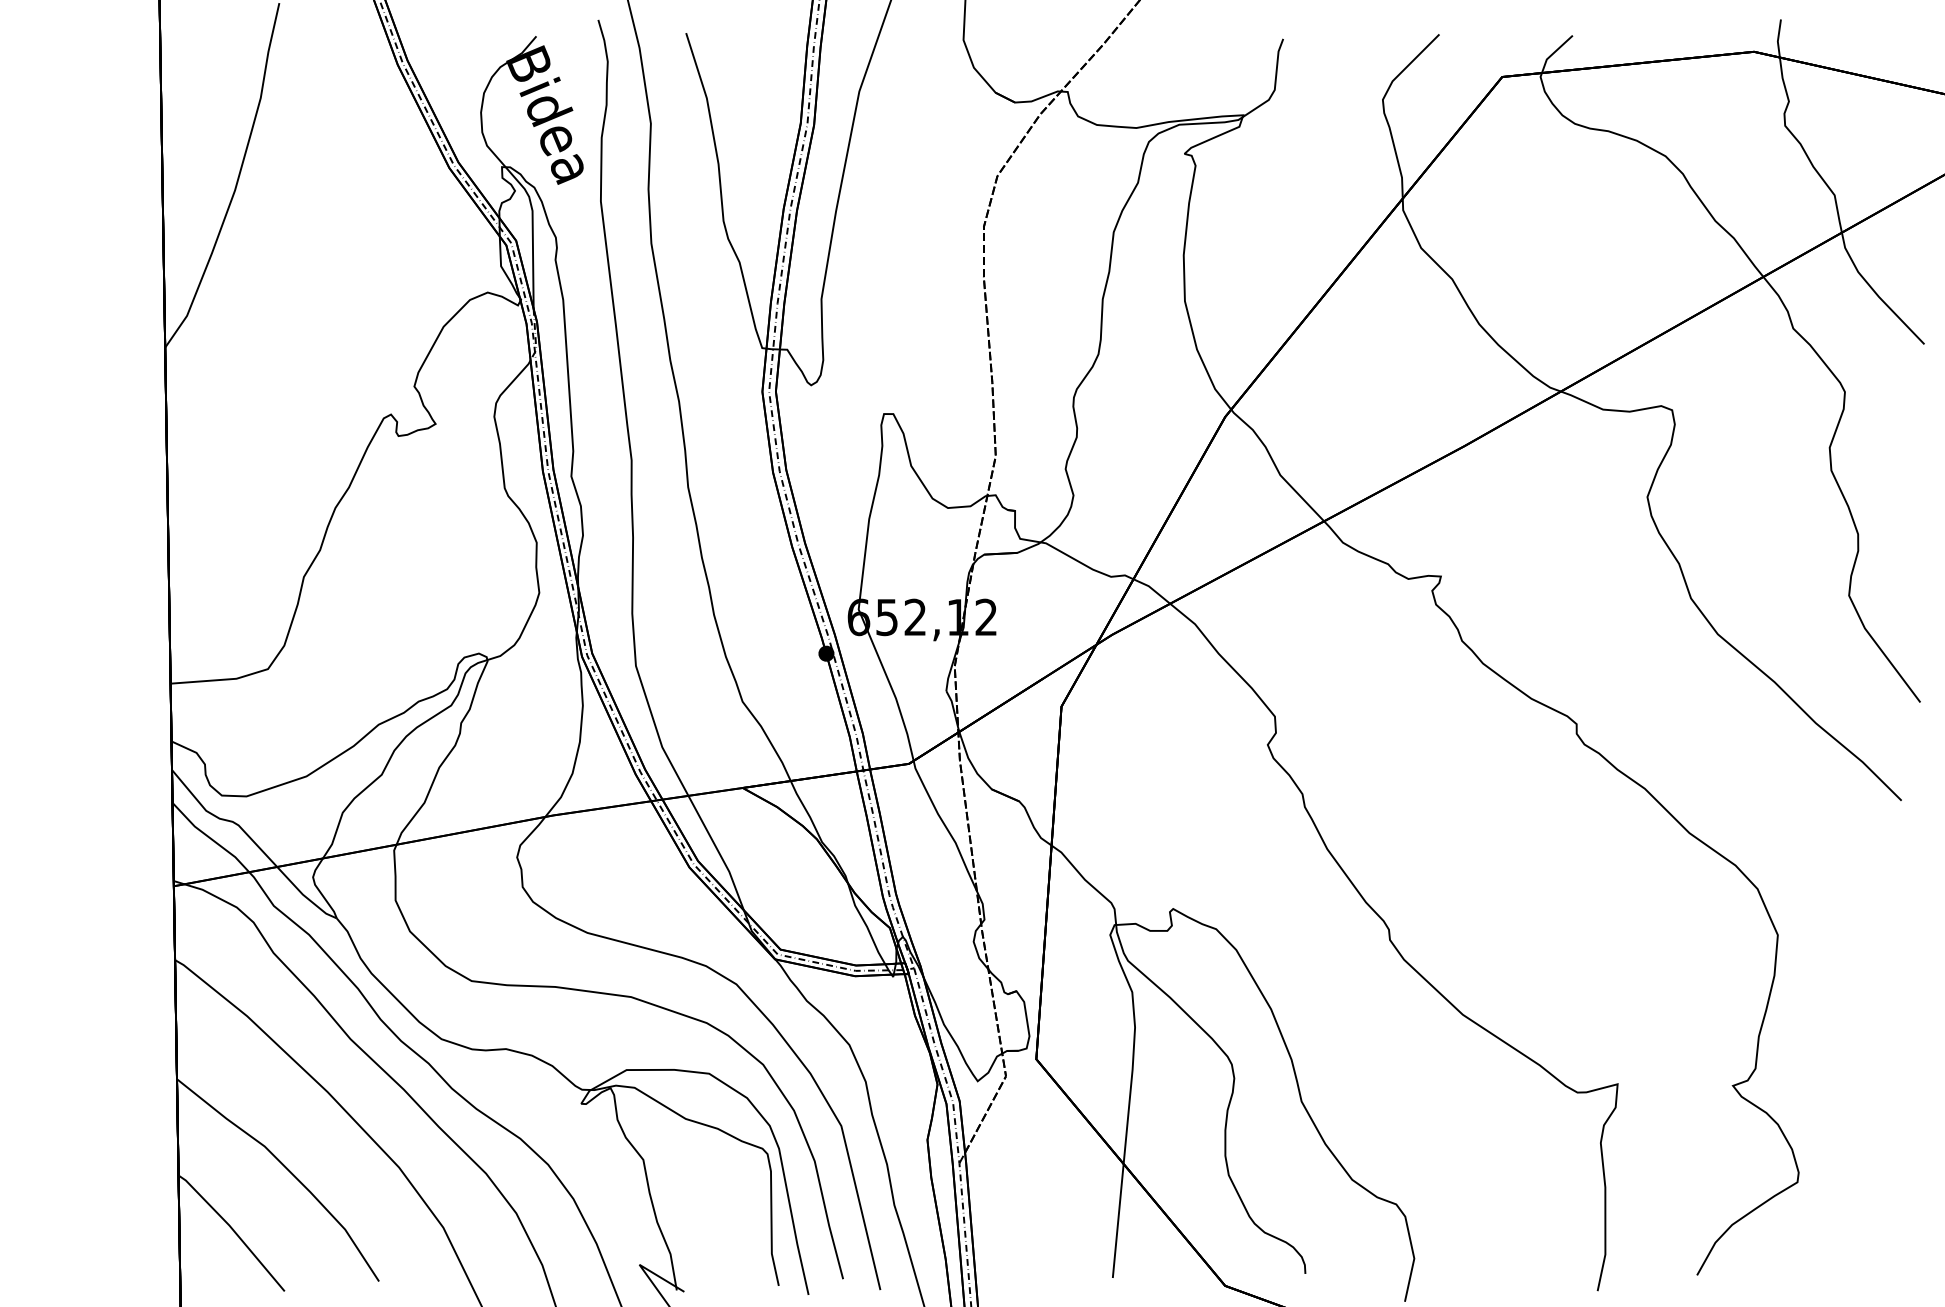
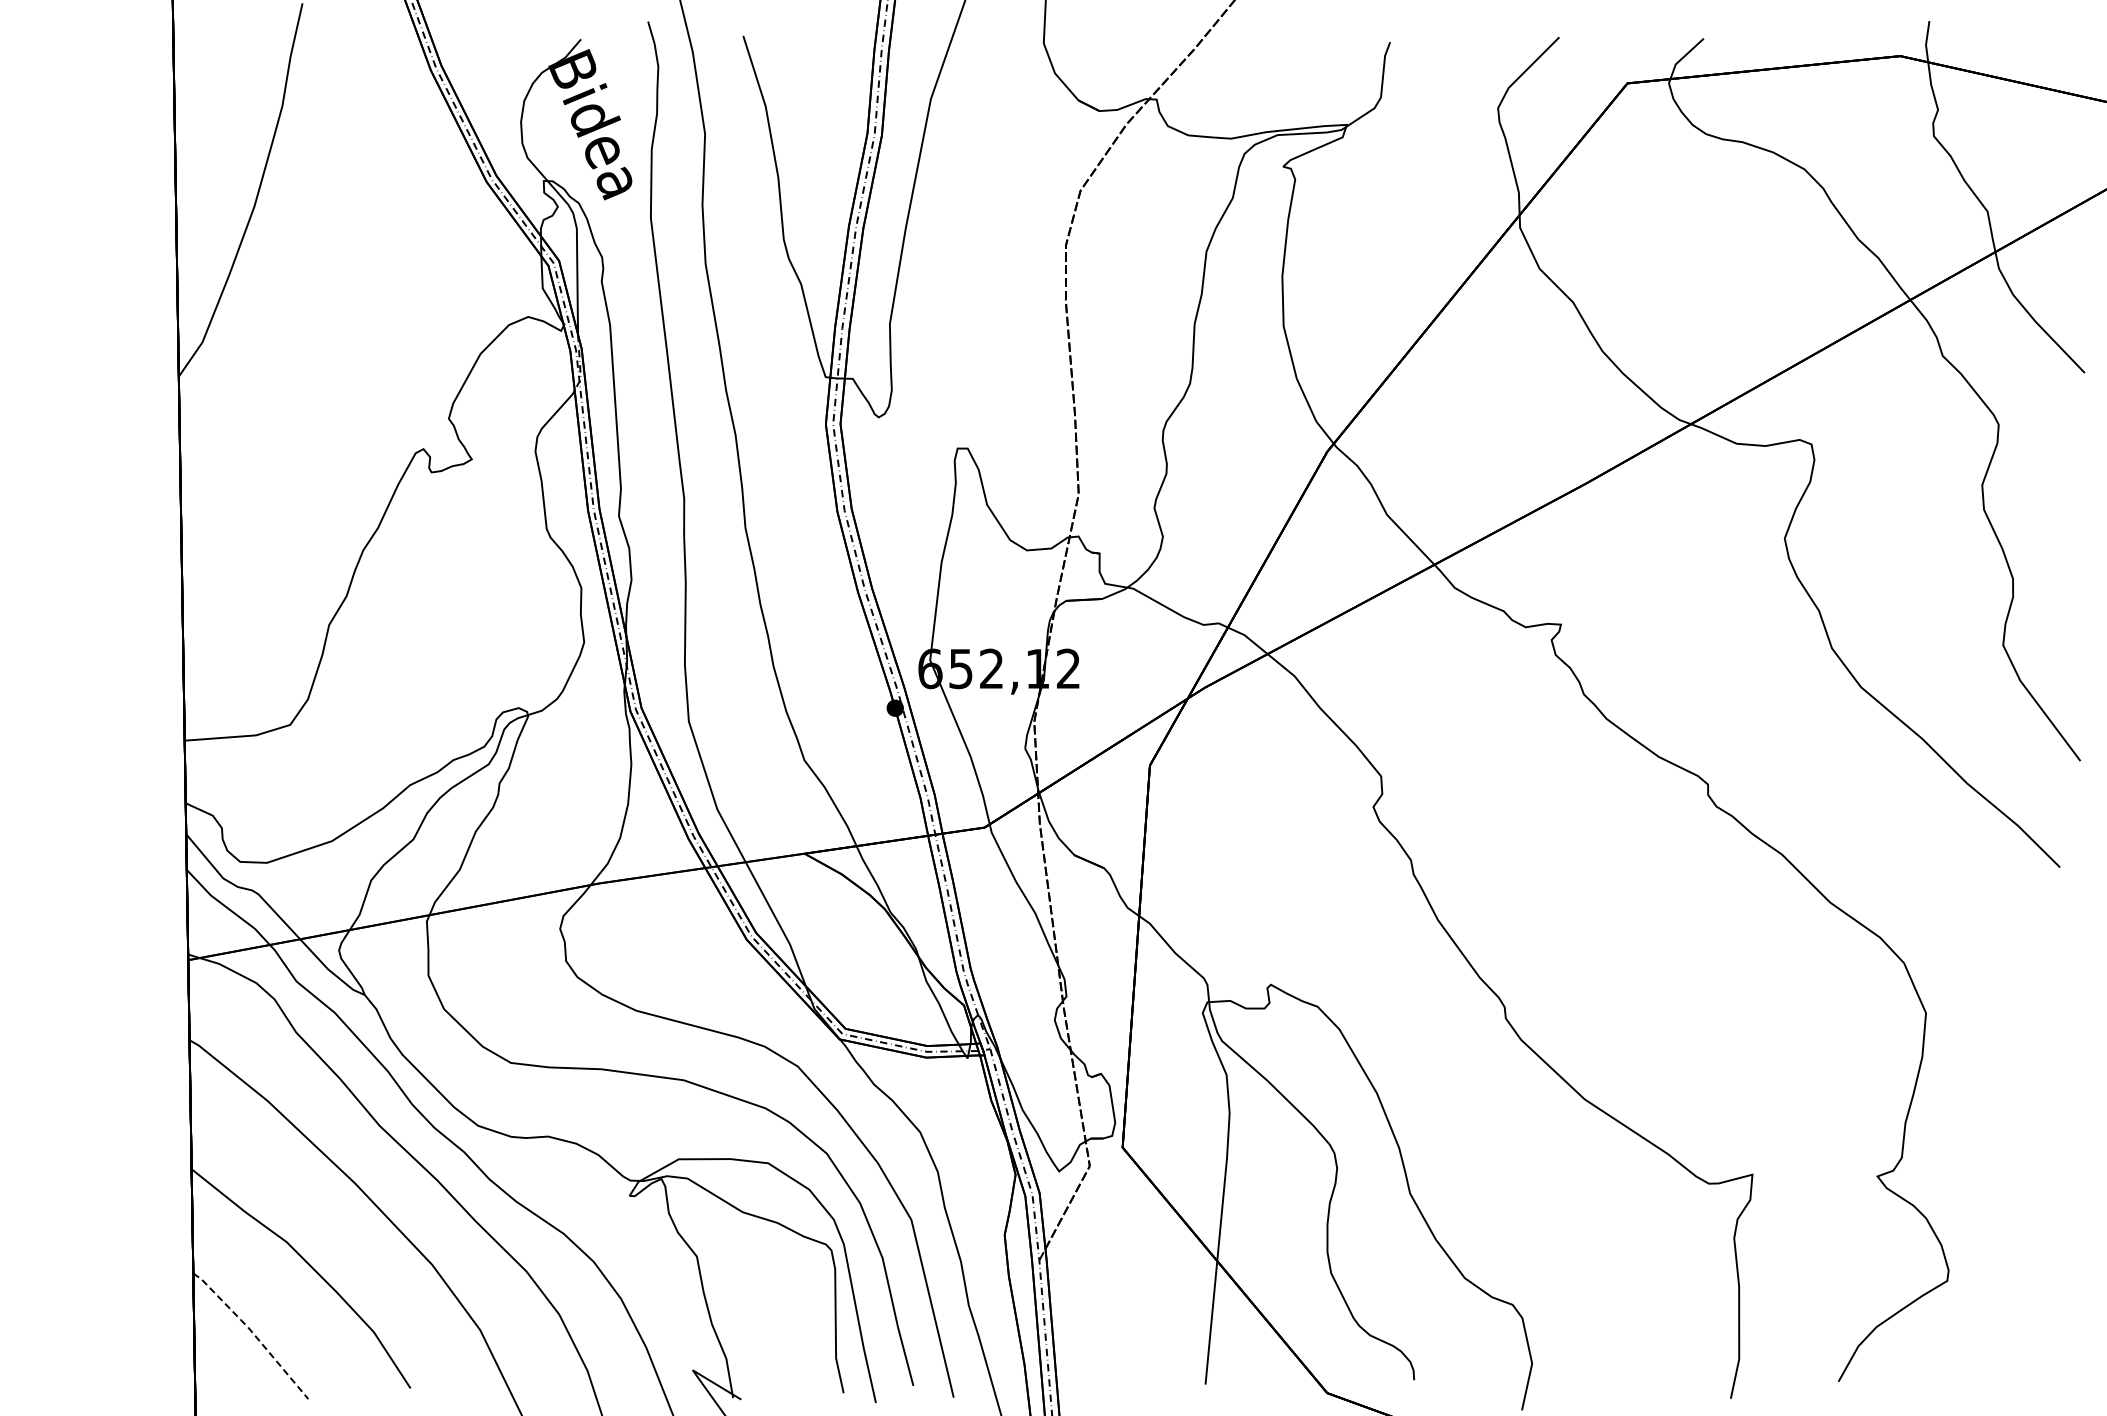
line: (233, 1230) -> (252, 1333), solid -> dashed

